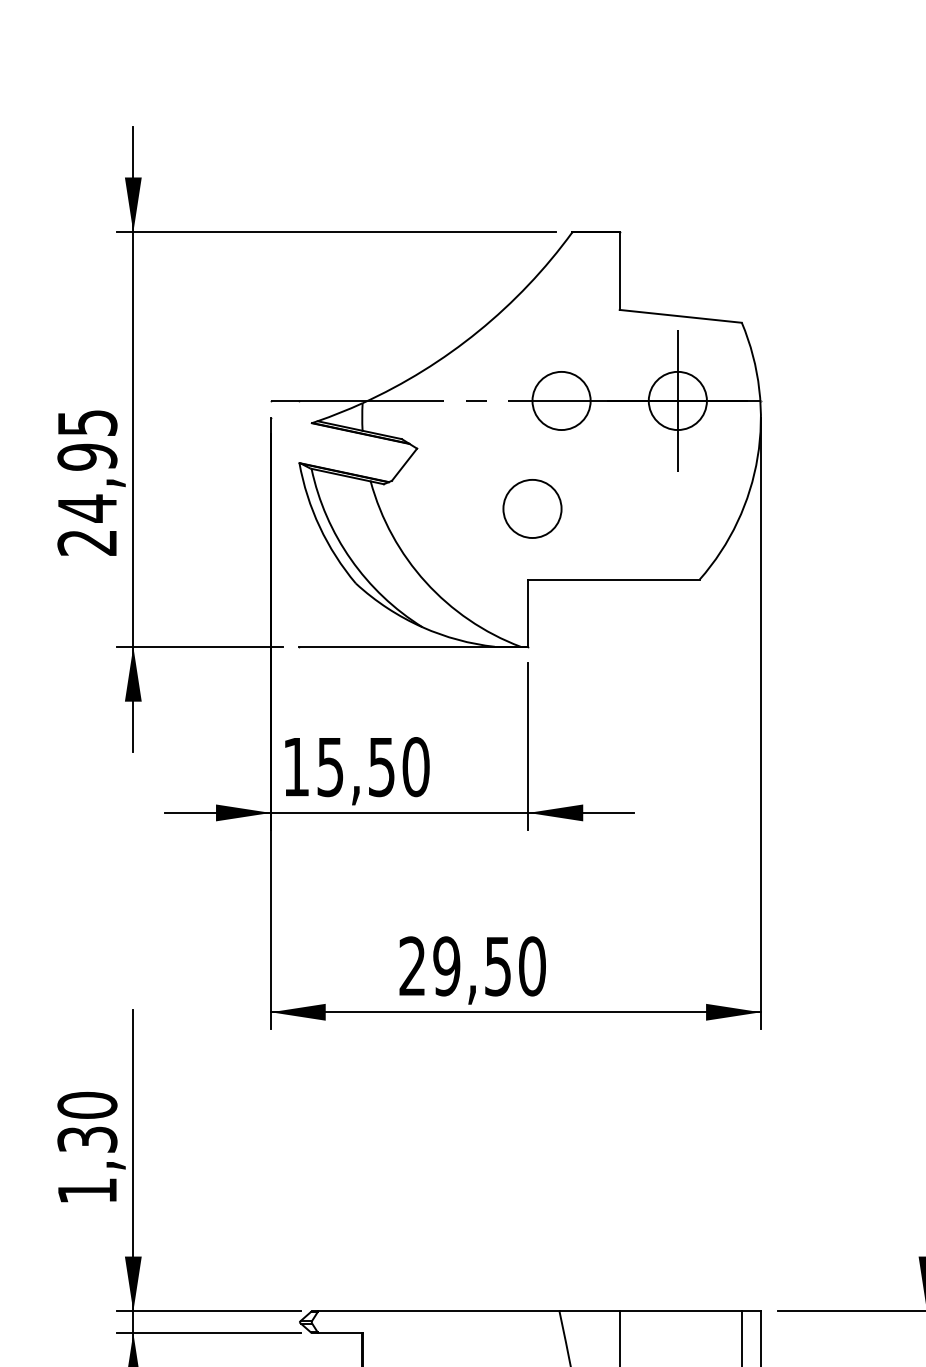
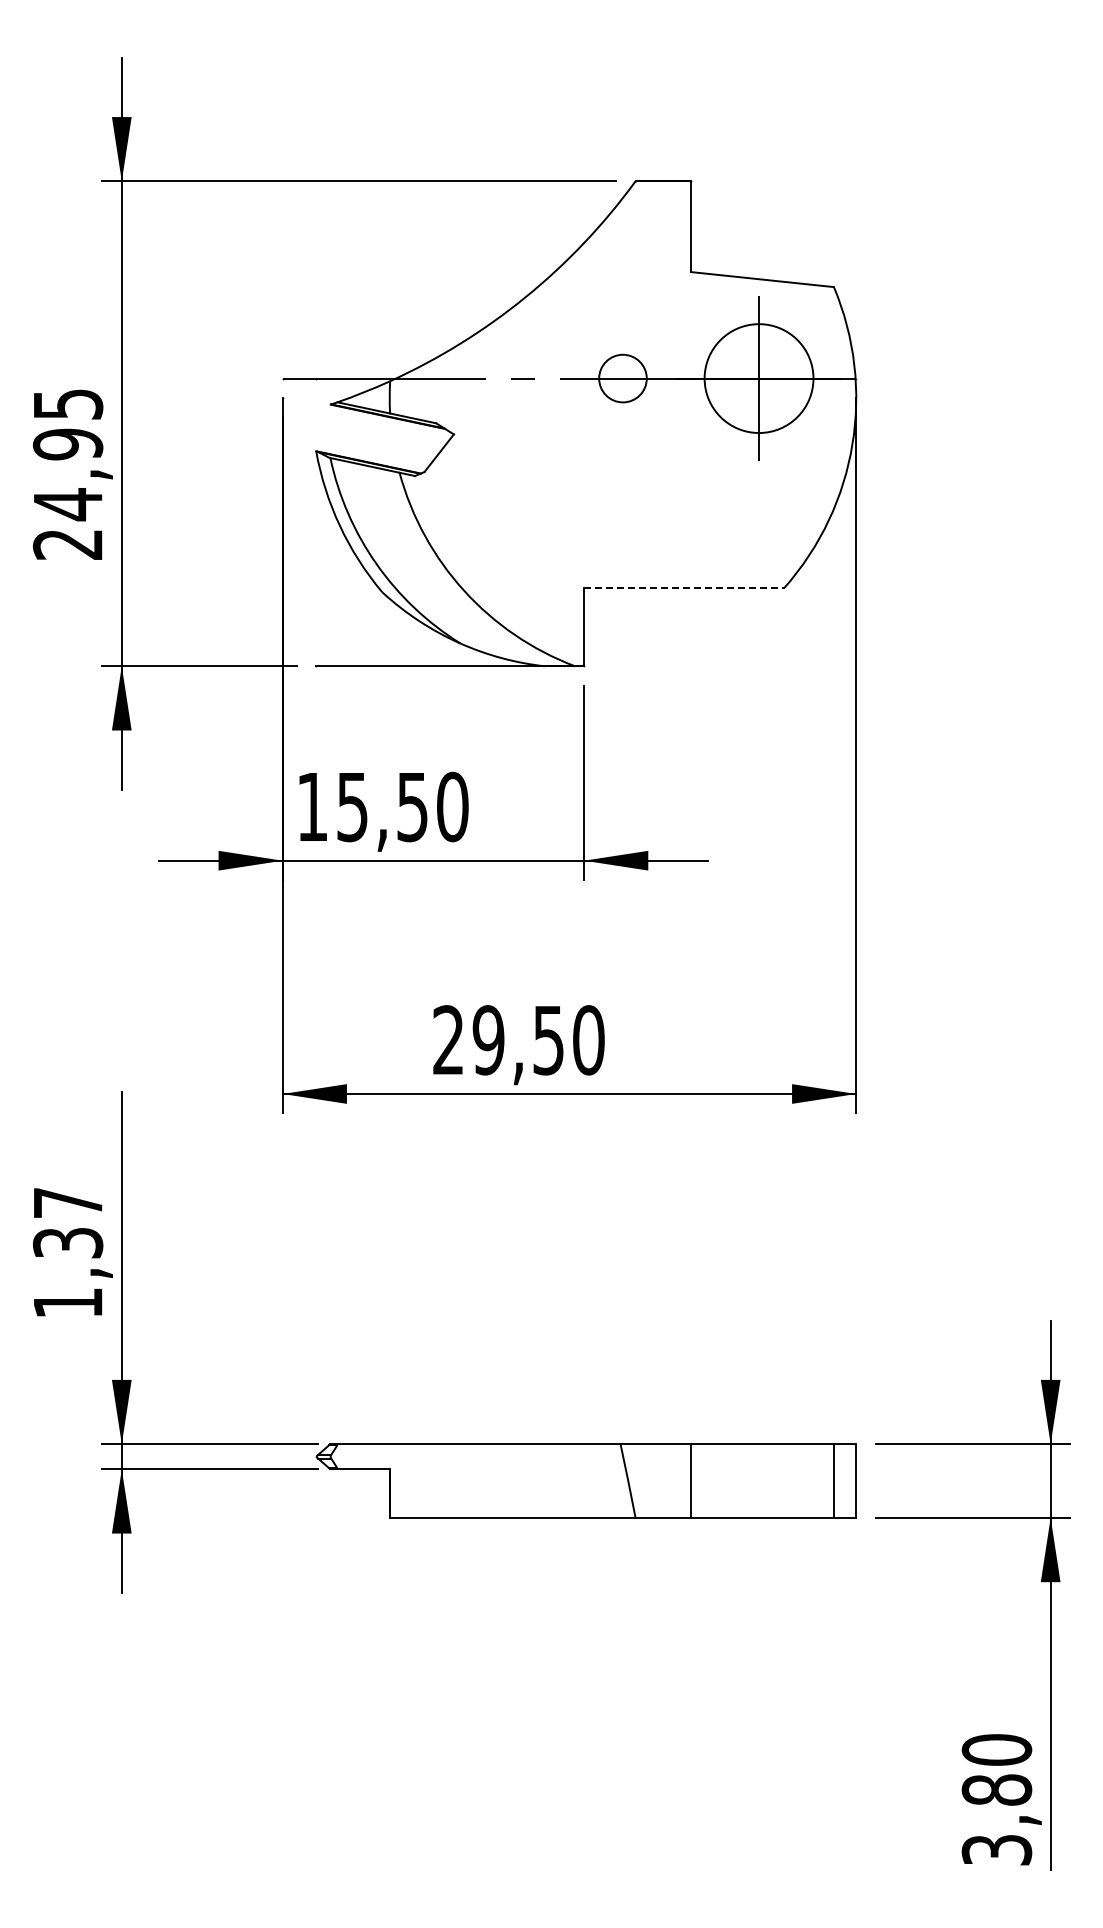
circle: (561, 400) -> (622, 378), size x0.7
circle: (678, 400) -> (759, 378), size x1.6
circle: (532, 508) -> (588, 504), removed
line: (614, 579) -> (684, 587), solid -> dashed
text: (86, 1104) -> (67, 1202), 1,30 -> 1,37

